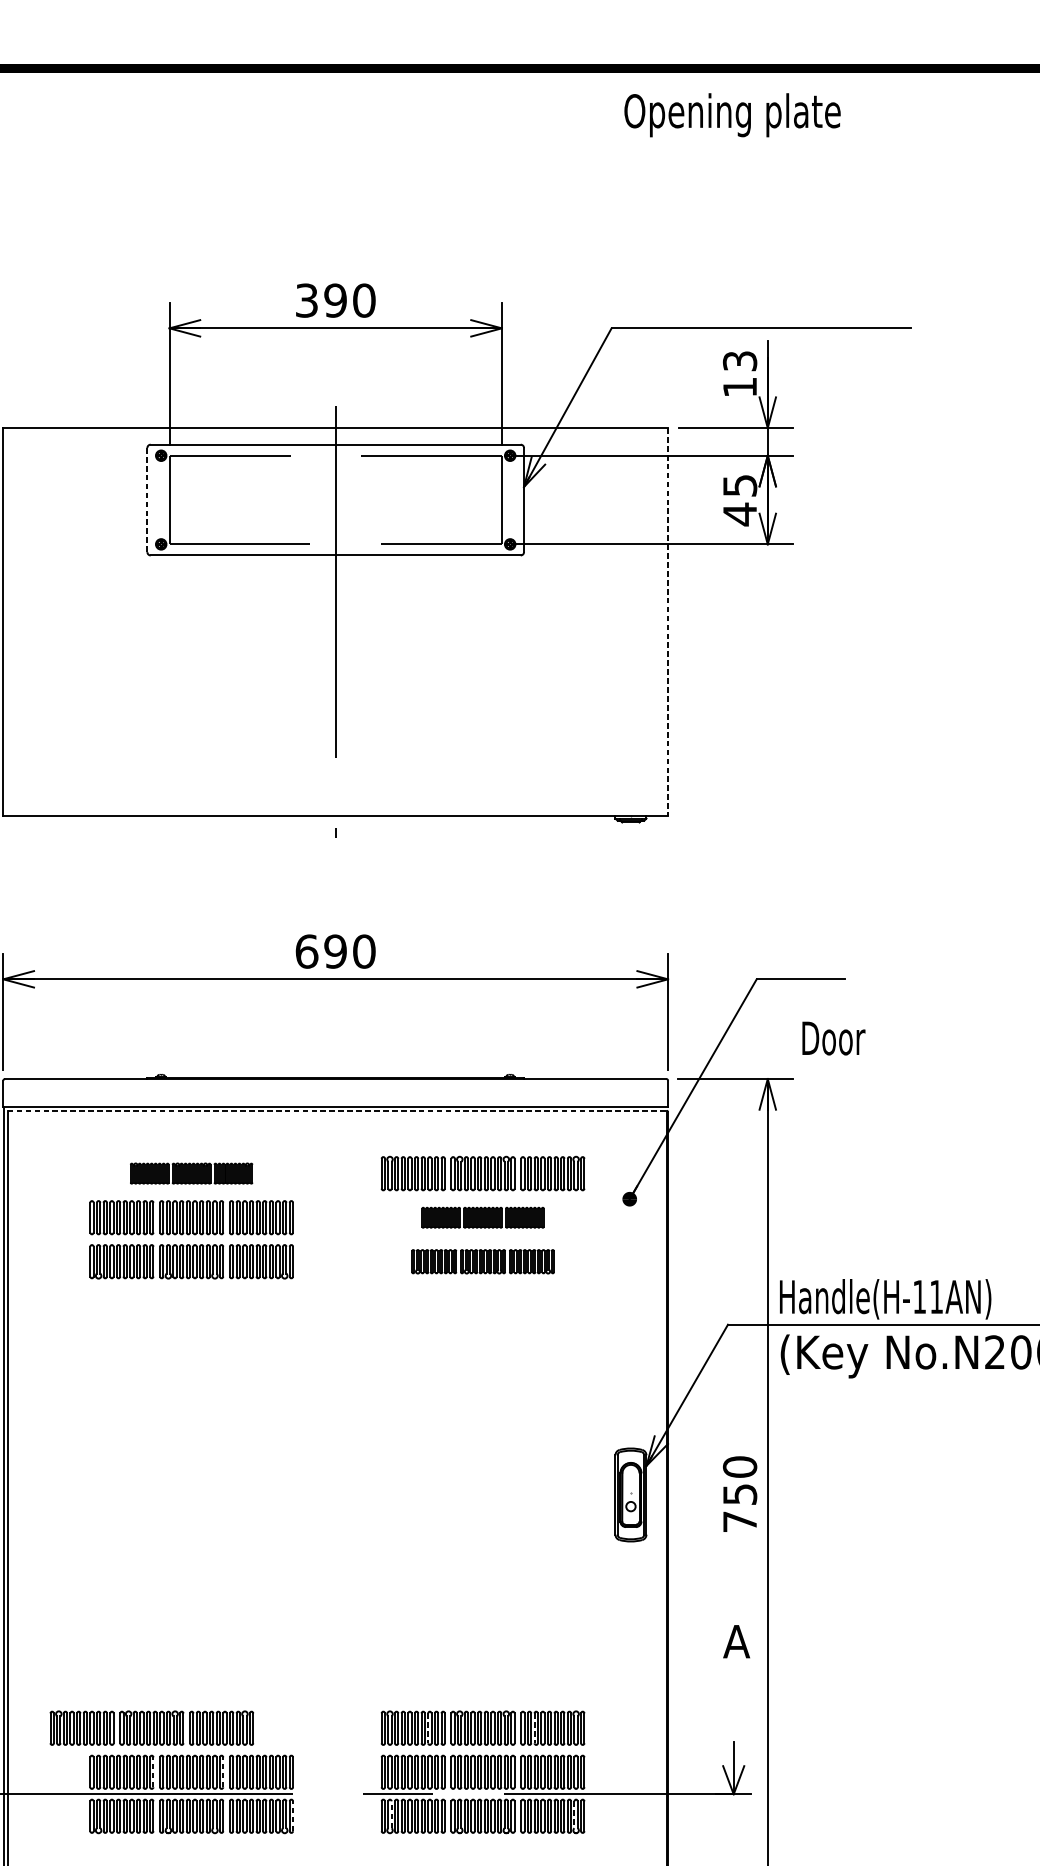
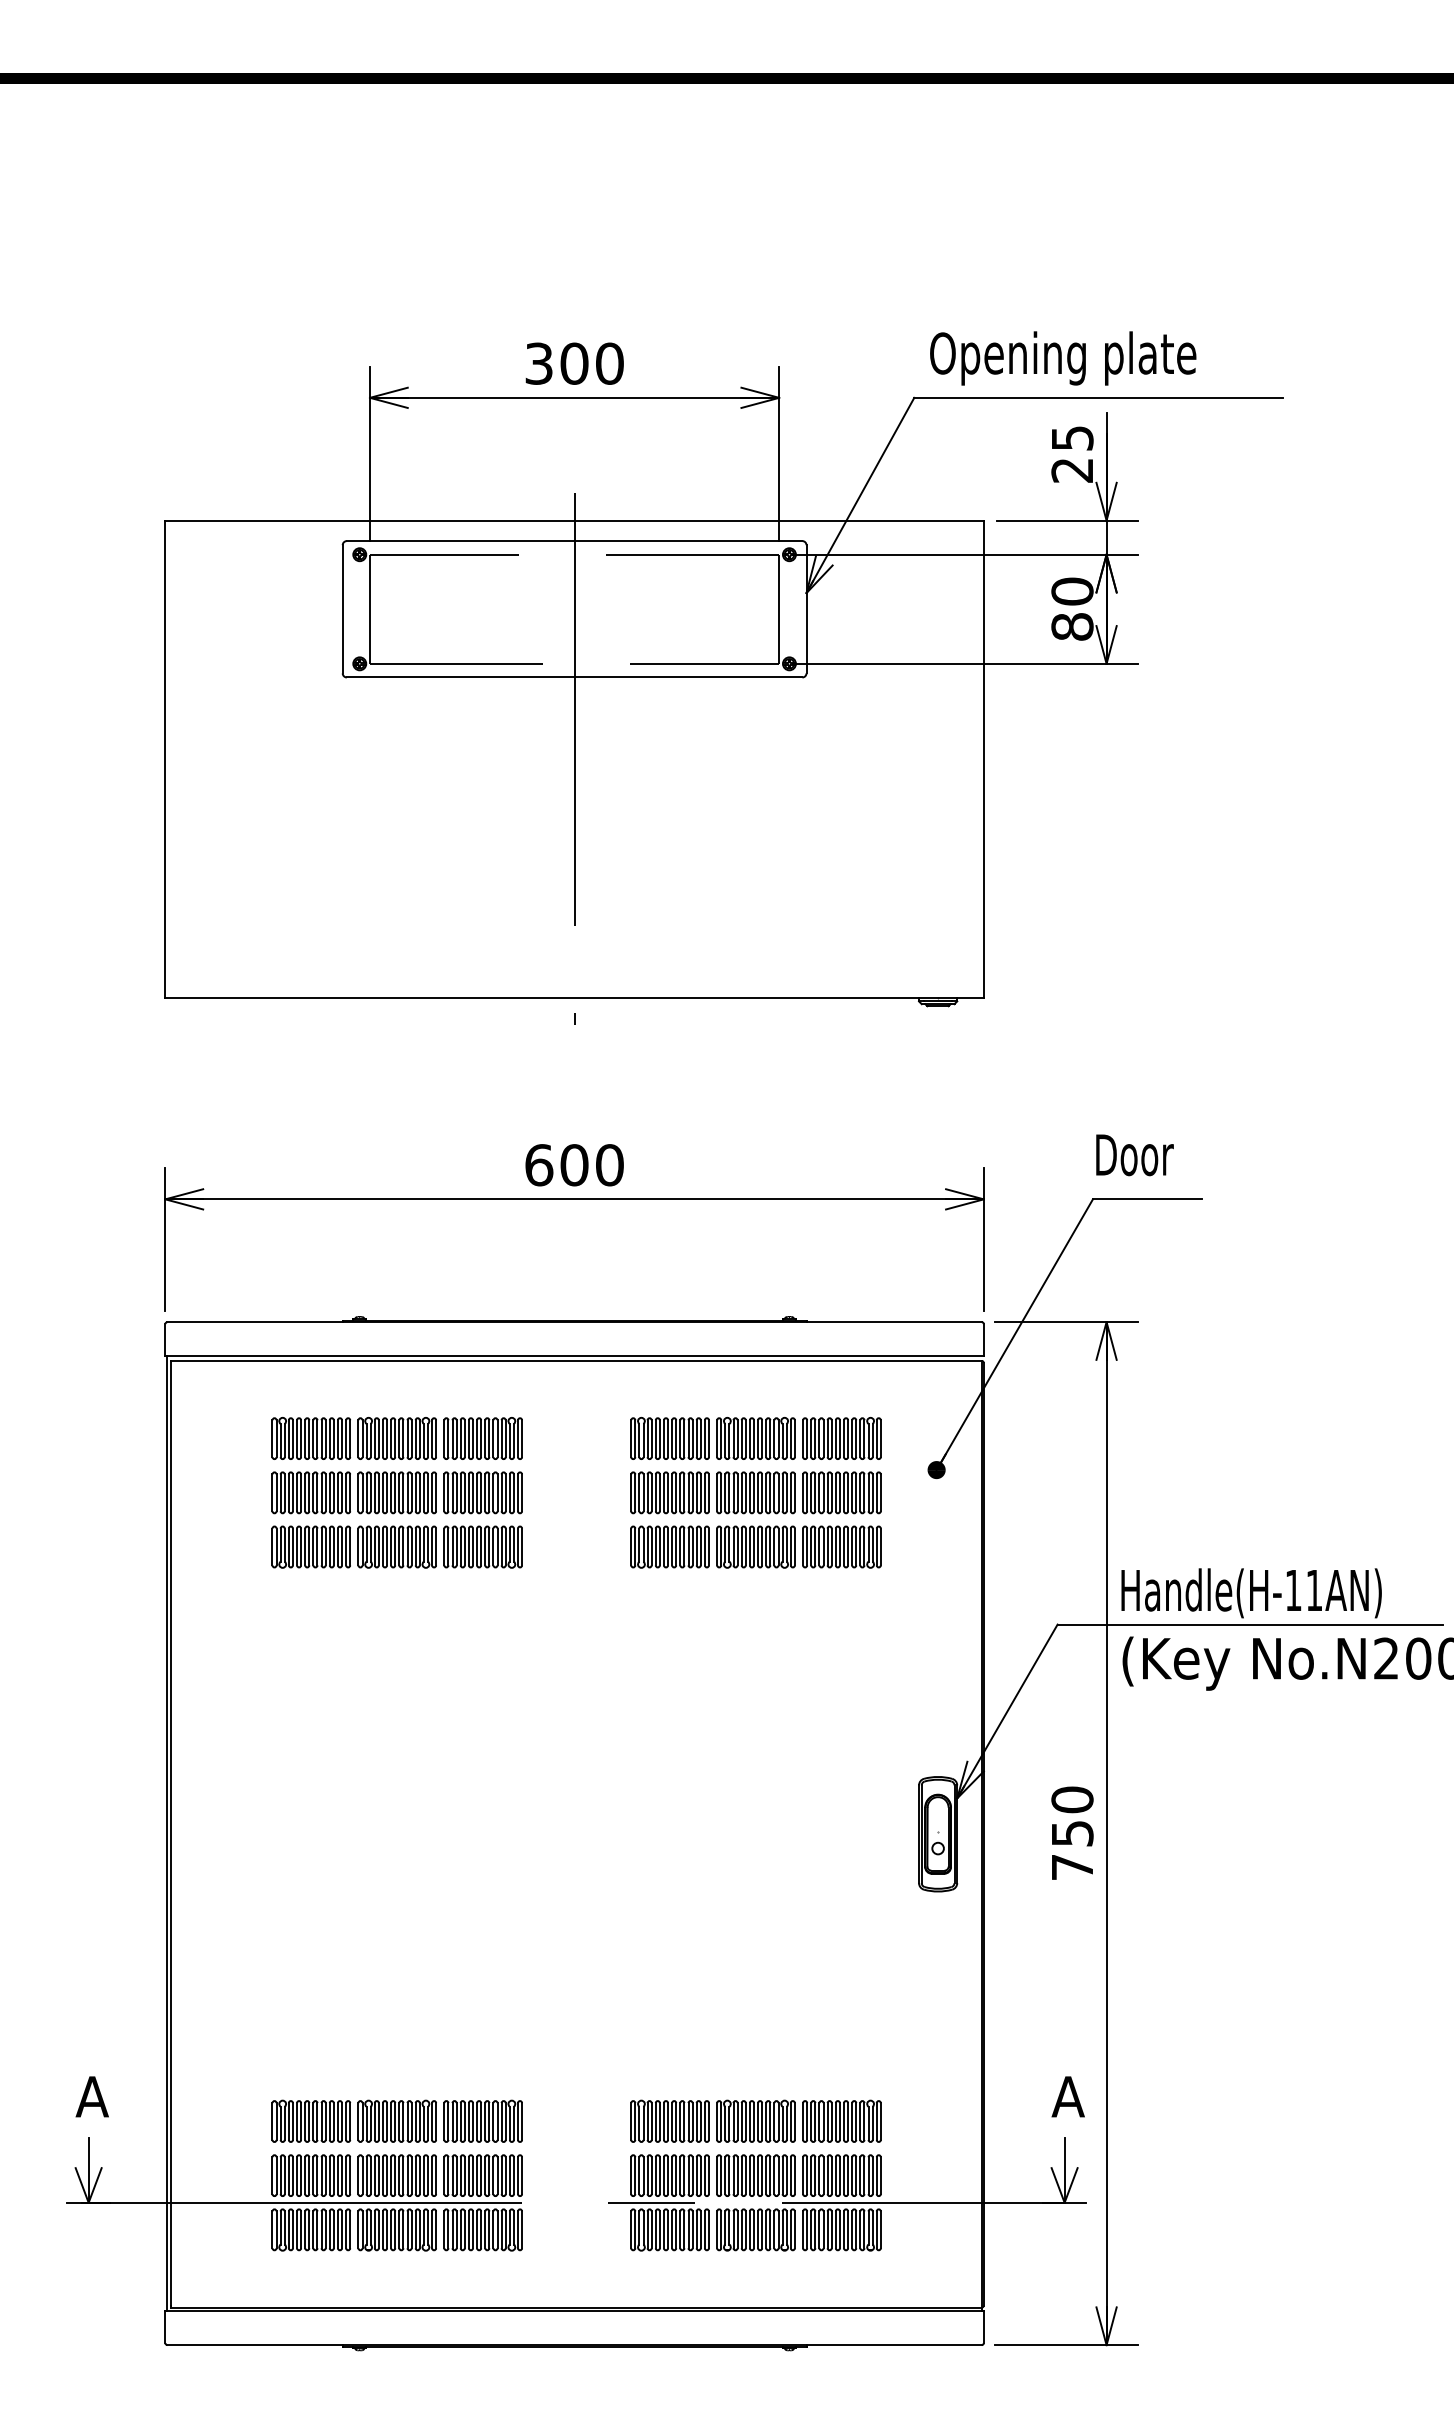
text: (732, 115) -> (1063, 358), moved
text: (335, 300) -> (574, 363), 390 -> 300
text: (739, 374) -> (1071, 454), 13 -> 25
line: (147, 500) -> (342, 609), dashed -> solid
text: (740, 500) -> (1072, 609), 45 -> 80
line: (667, 622) -> (983, 759), dashed -> solid
text: (335, 951) -> (574, 1165), 690 -> 600
text: (833, 1038) -> (1134, 1155), moved
line: (337, 1110) -> (576, 1360), dashed -> solid
part: (191, 1173) -> (396, 1438), size x1.67
part: (482, 1217) -> (755, 1492), size x1.67
part: (482, 1261) -> (755, 1546), size x1.43
text: (736, 1641) -> (1067, 2096), moved
part: (151, 1727) -> (396, 2120), moved
line: (428, 1729) -> (688, 2122), dashed -> solid
line: (534, 1729) -> (819, 2122), dashed -> solid
line: (153, 1772) -> (350, 2175), dashed -> solid
line: (223, 1772) -> (436, 2175), dashed -> solid
line: (391, 1814) -> (643, 2227), dashed -> solid
line: (574, 1814) -> (868, 2227), dashed -> solid
line: (293, 1816) -> (522, 2229), dashed -> solid

